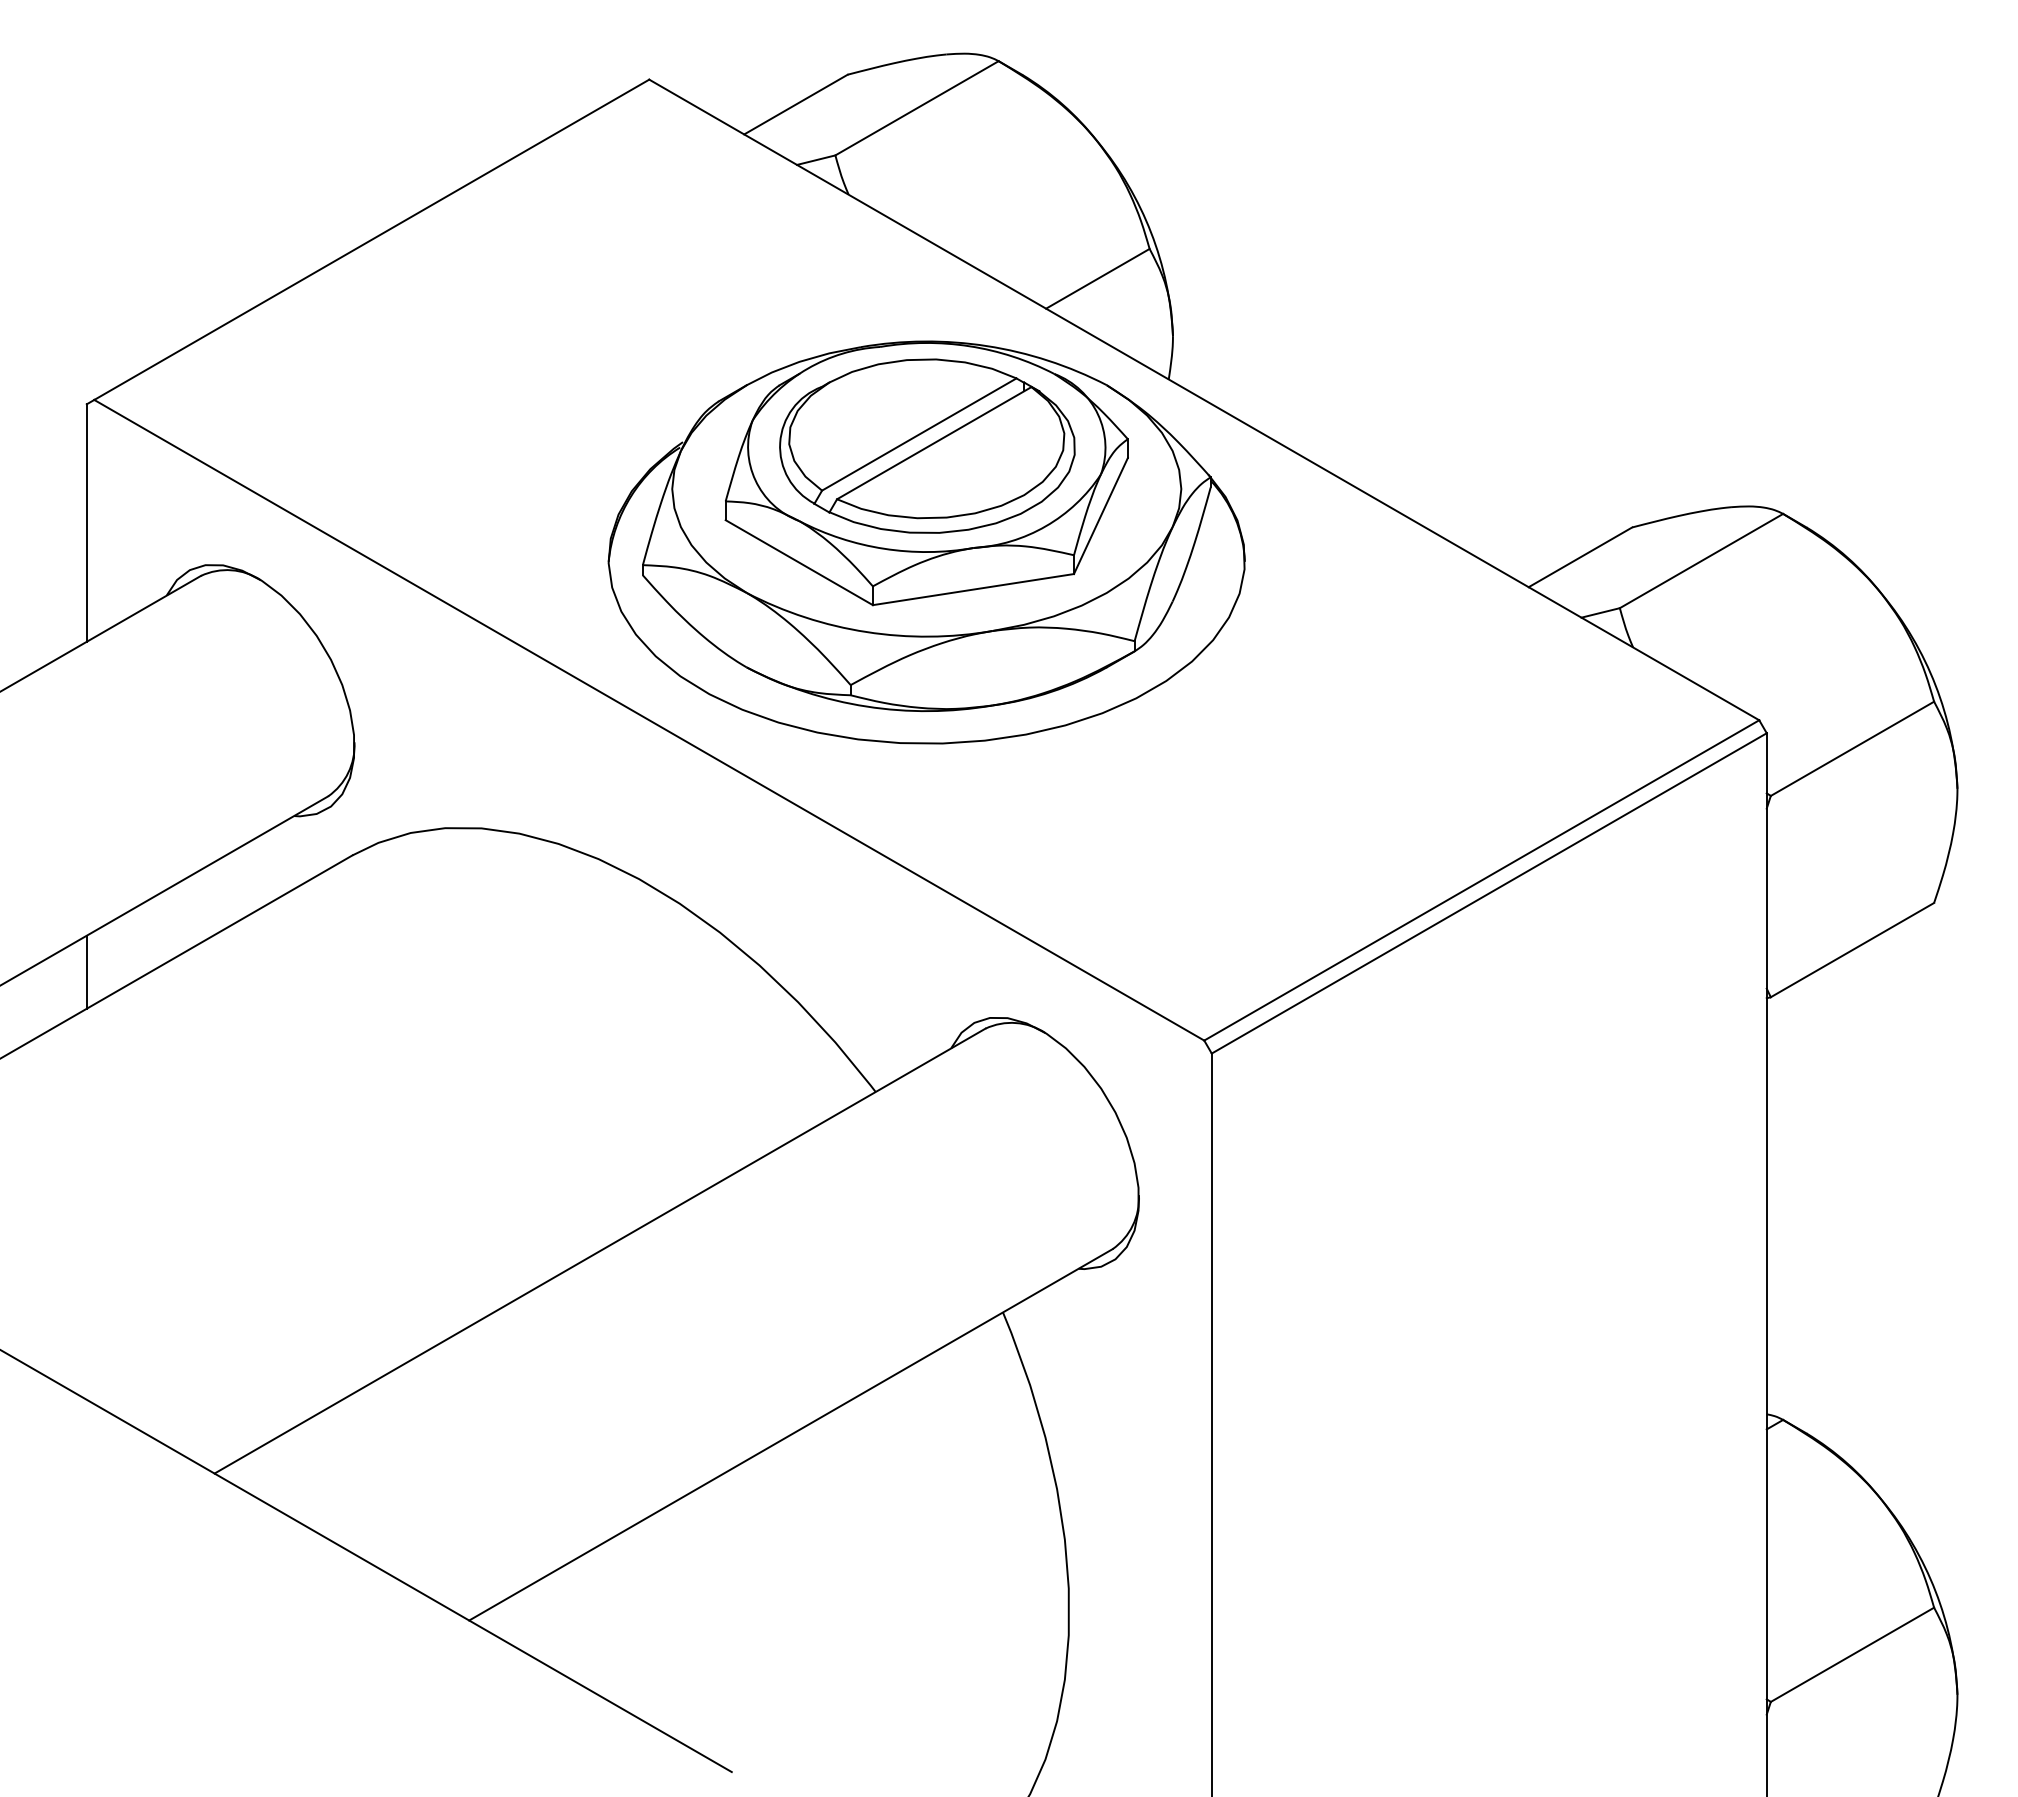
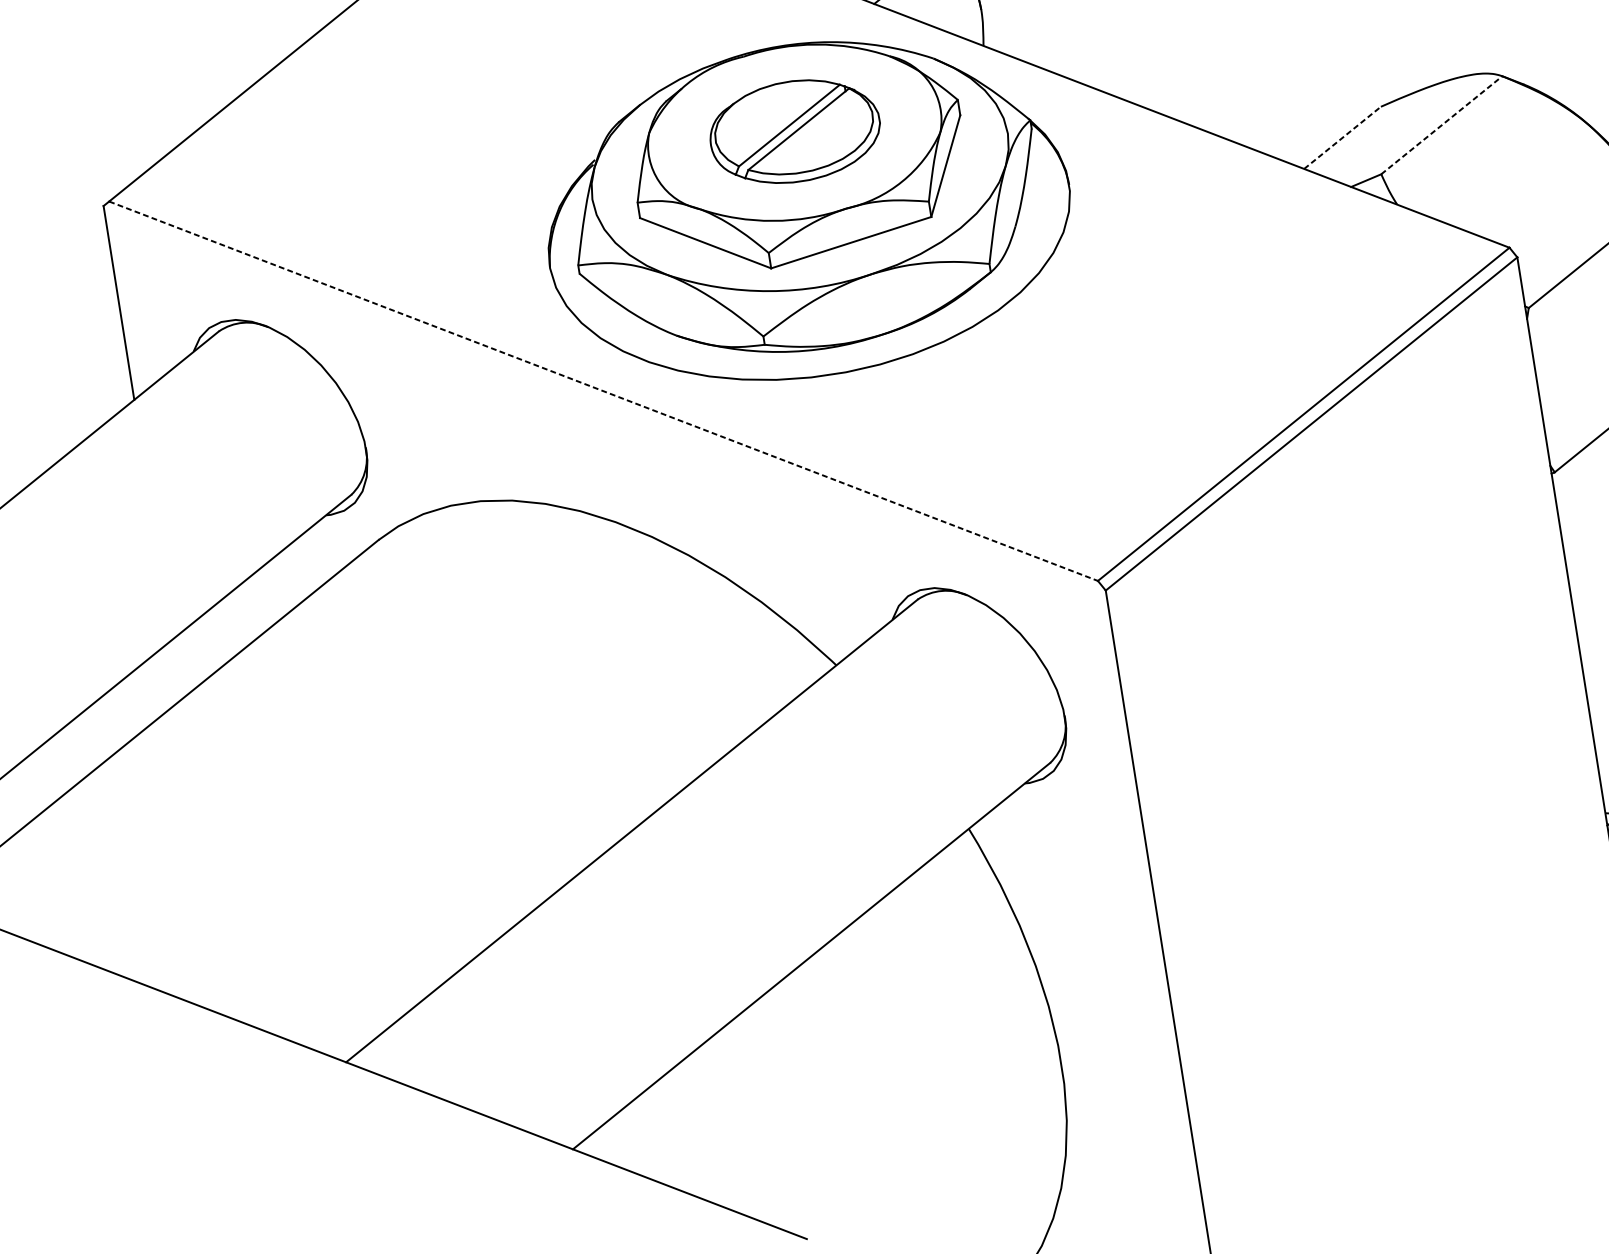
part: (927, 445) -> (795, 131), size x0.7
line: (1580, 557) -> (1342, 138), solid -> dashed
line: (1701, 560) -> (1441, 124), solid -> dashed
line: (649, 720) -> (603, 391), solid -> dashed
line: (86, 971) -> (176, 669), removed

